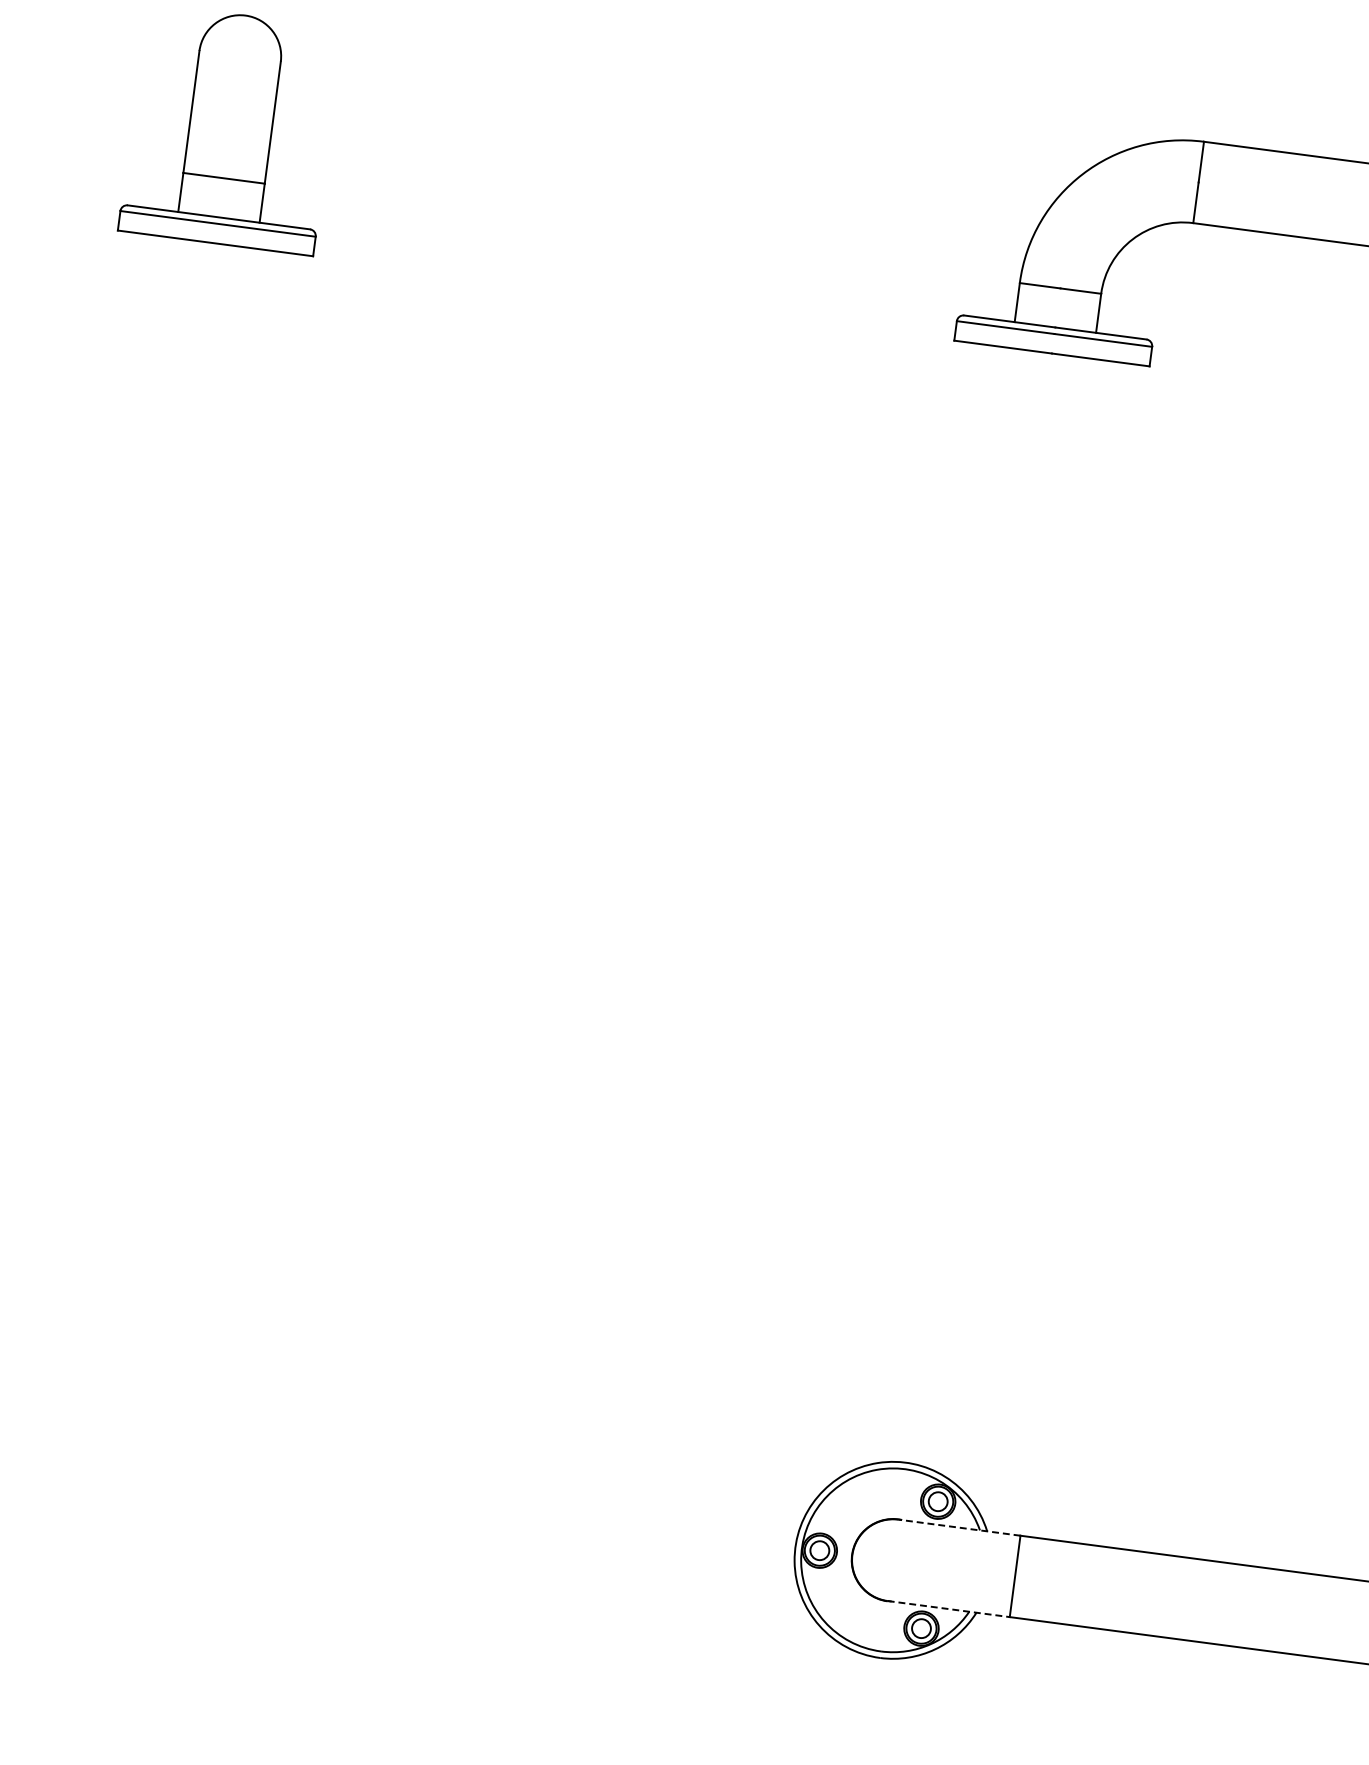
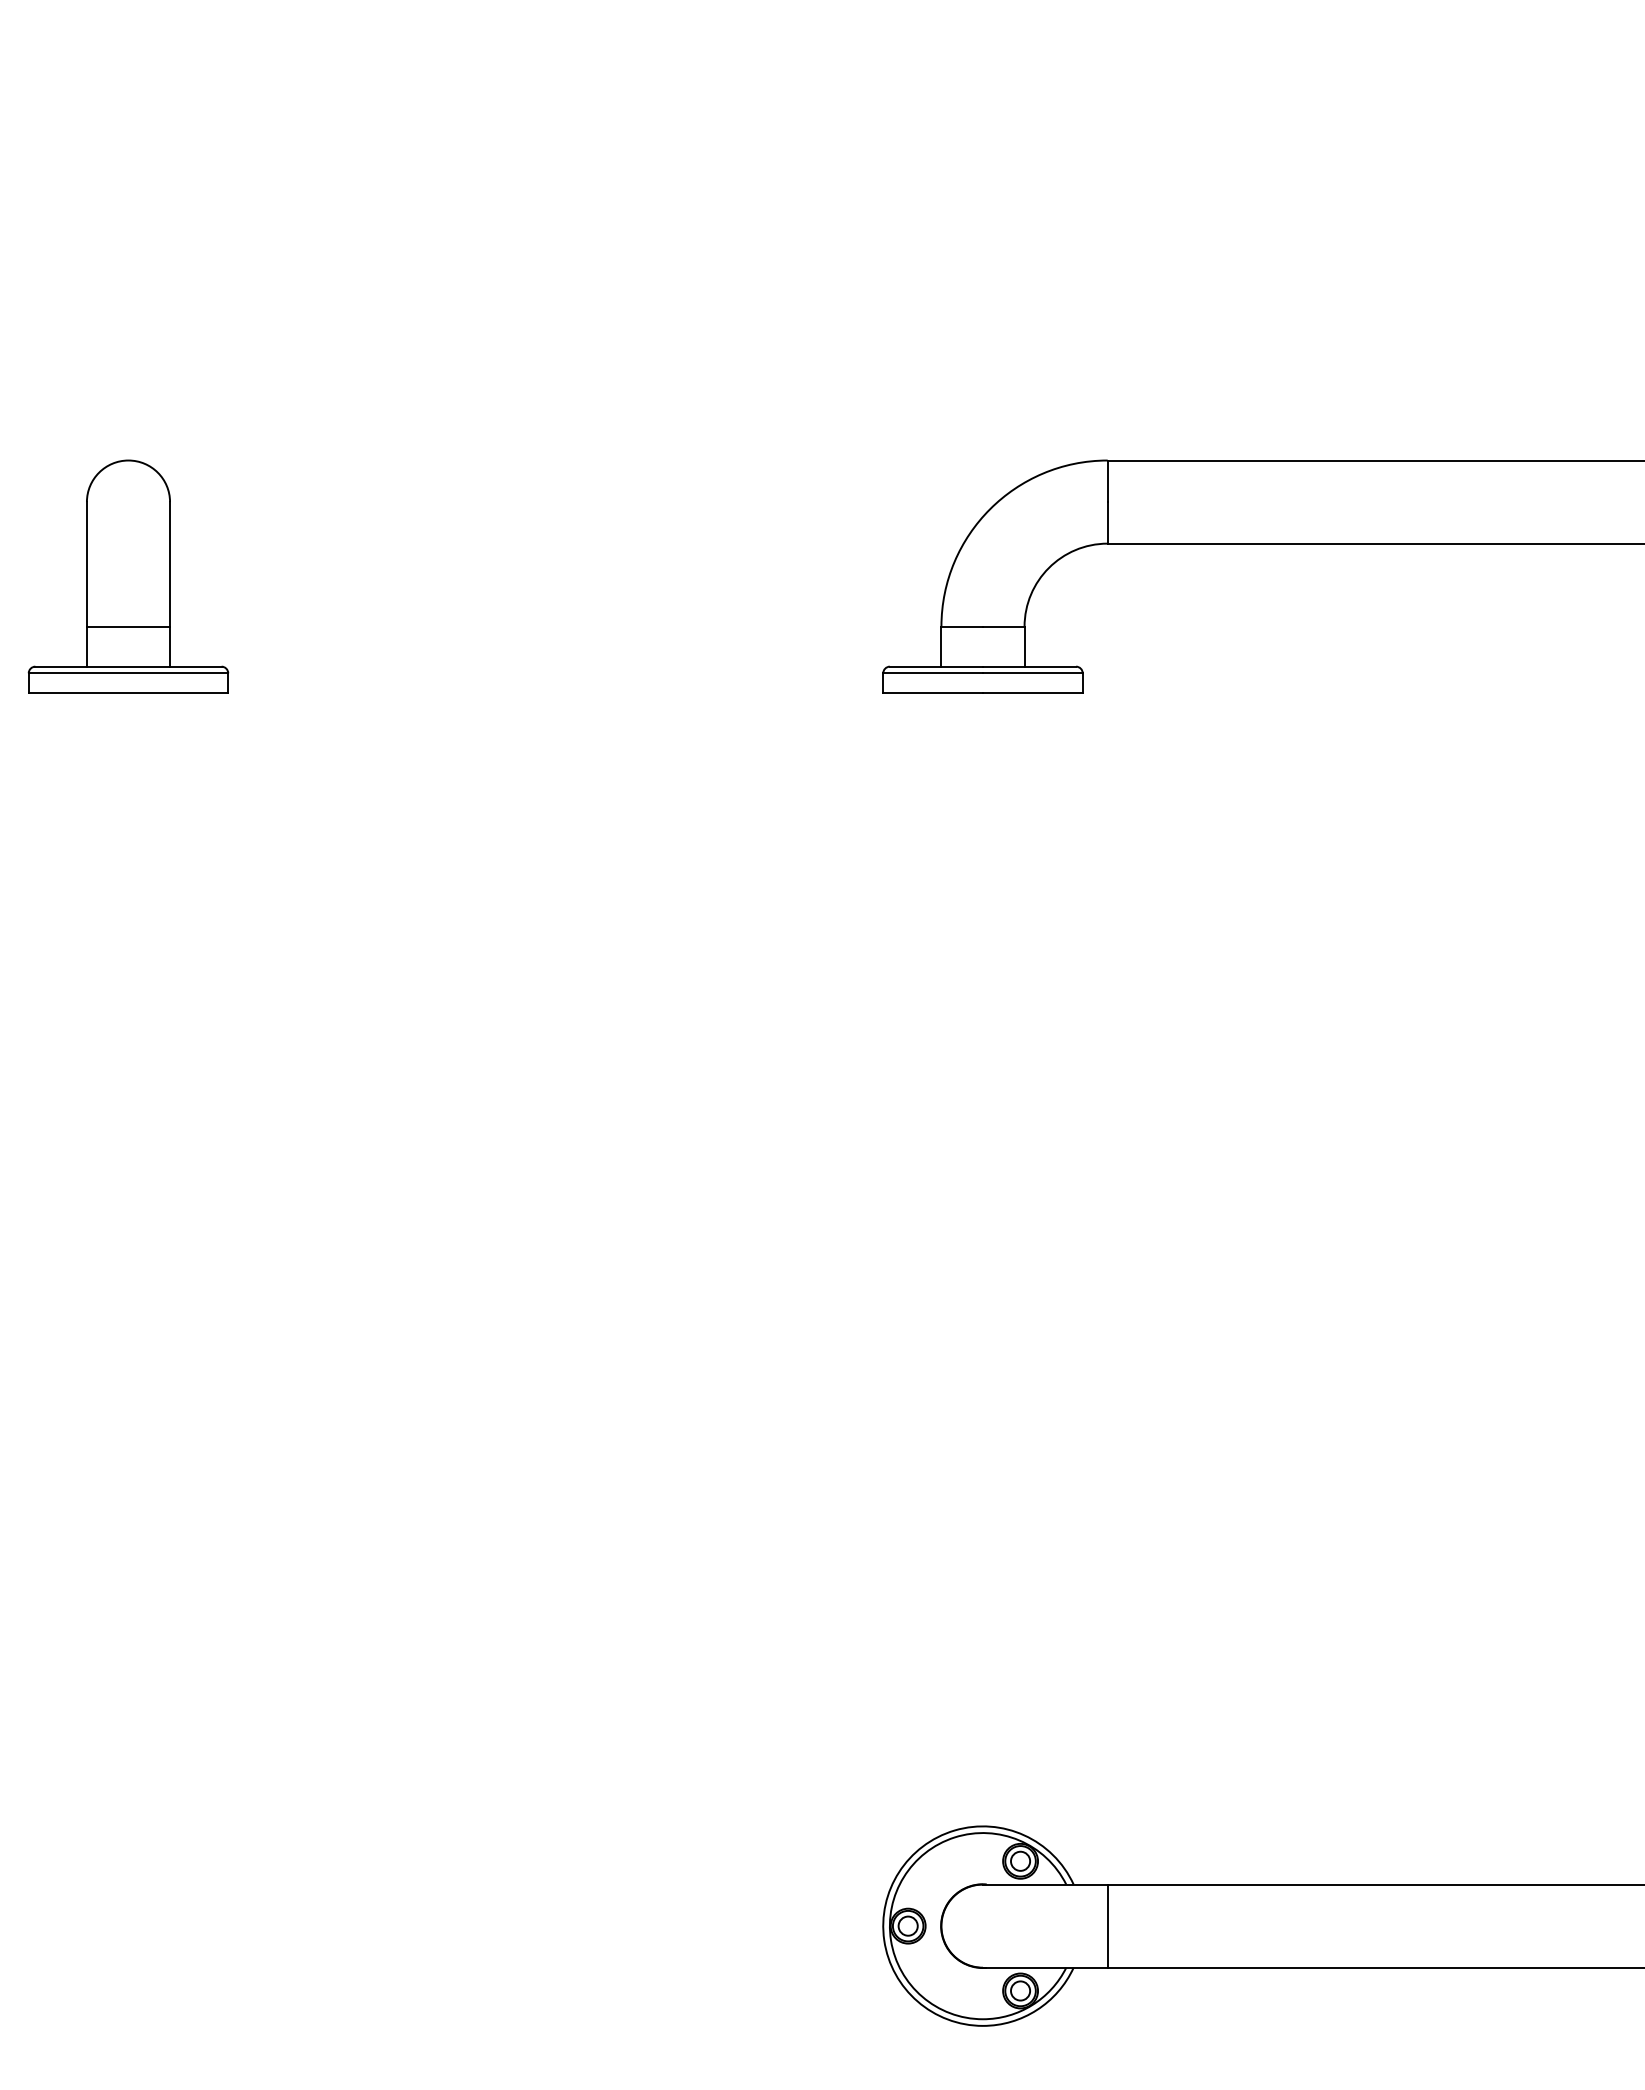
line: (958, 1527) -> (1044, 1884), dashed -> solid
line: (948, 1608) -> (1045, 1967), dashed -> solid

